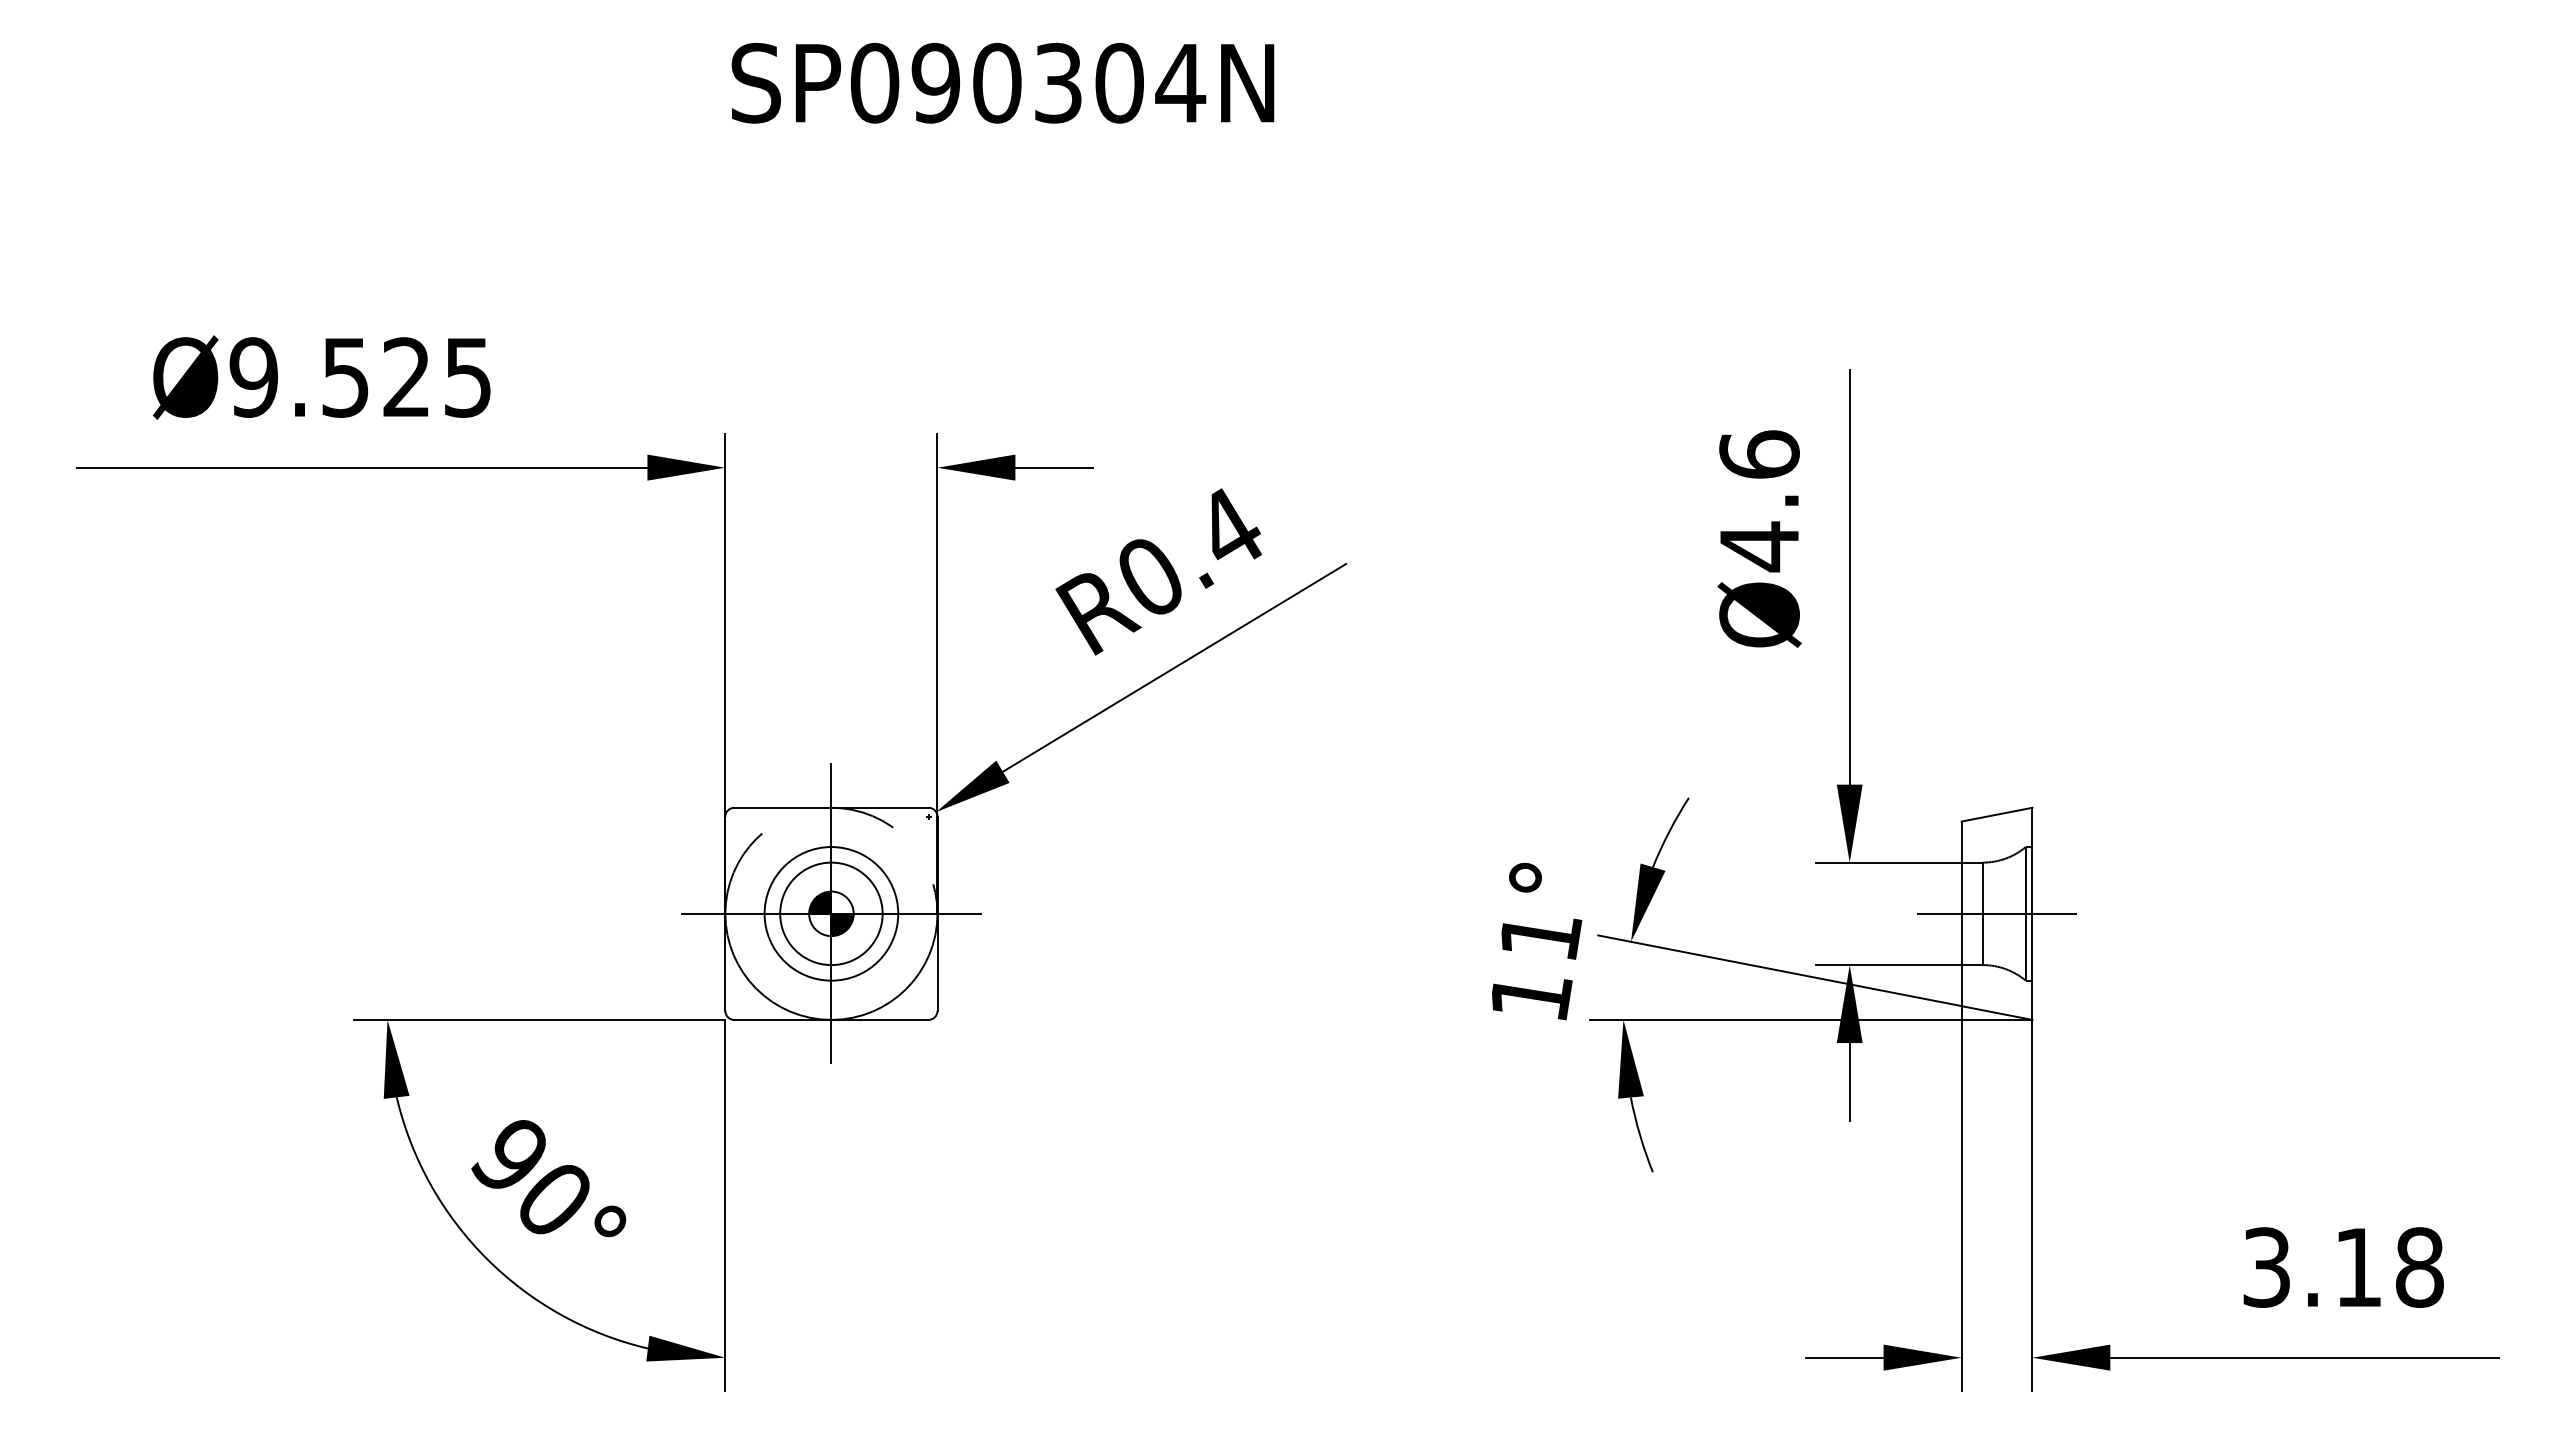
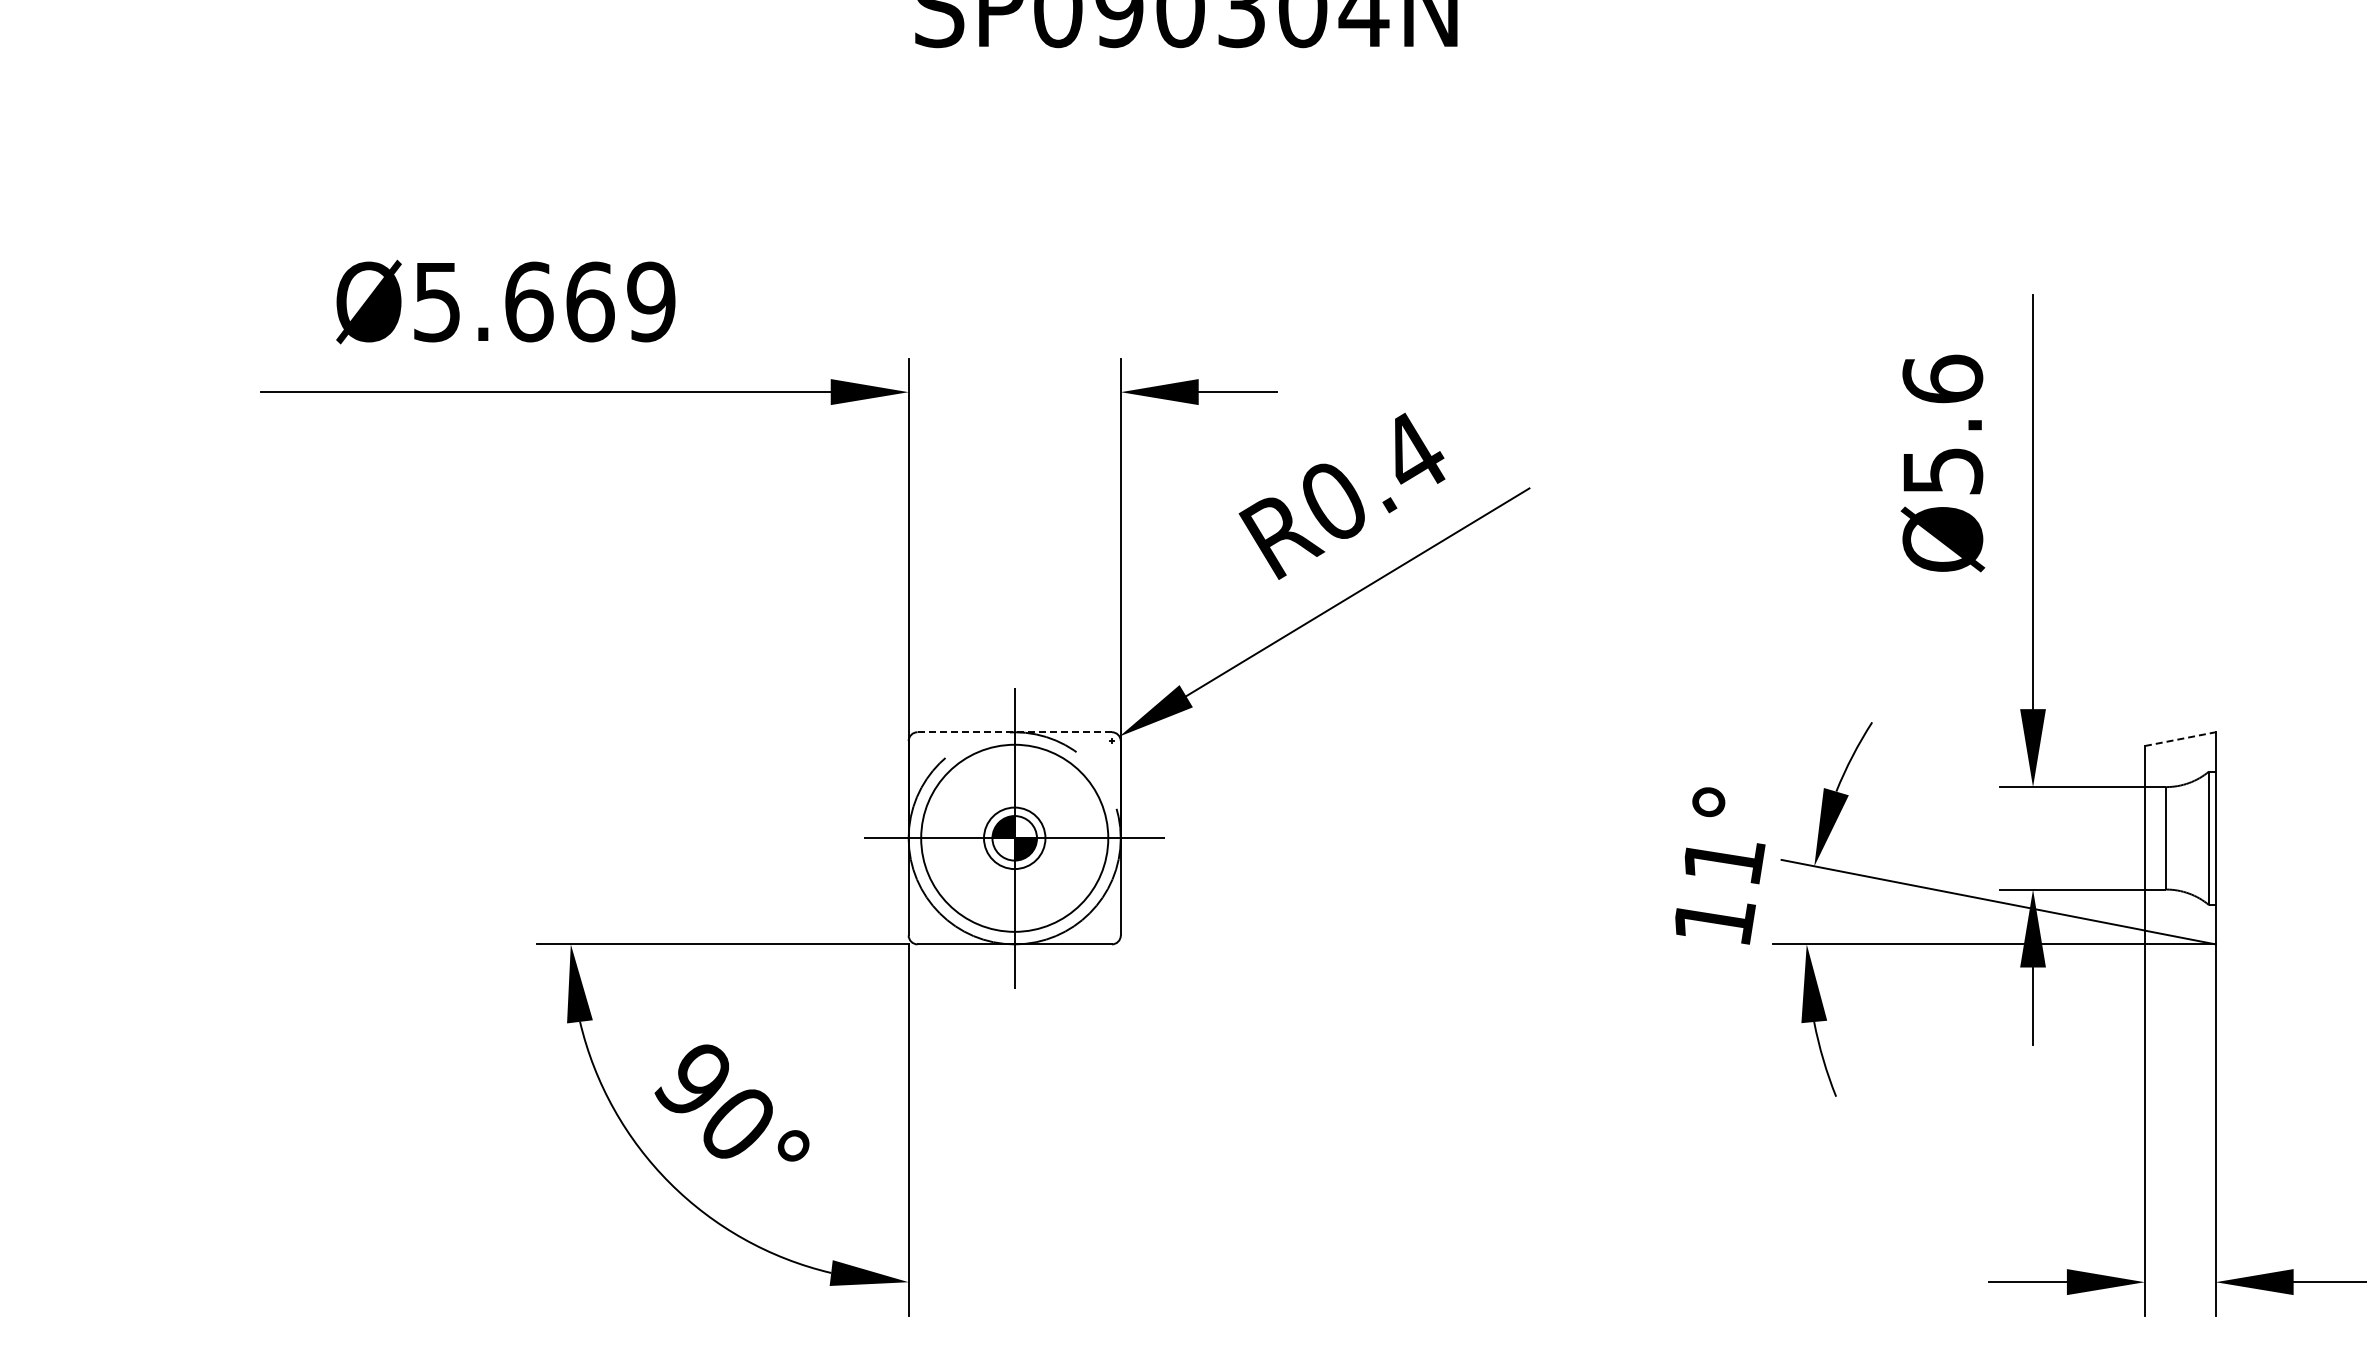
text: (360, 377) -> (543, 301), Ø9.525 -> Ø5.669
text: (1759, 546) -> (1942, 470), Ø4.6 -> Ø5.6
line: (831, 807) -> (1014, 731), solid -> dashed
line: (1997, 814) -> (2180, 738), solid -> dashed
circle: (831, 913) -> (1014, 837), size x0.6
circle: (831, 913) -> (1014, 837), size x1.4
line: (1997, 913) -> (2180, 837), removed

